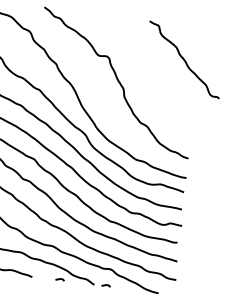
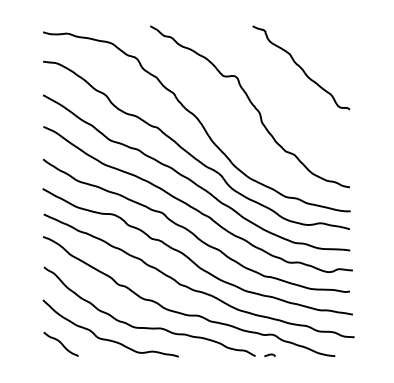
curve: (184, 59) -> (301, 67), moved
curve: (59, 278) -> (212, 354), removed

